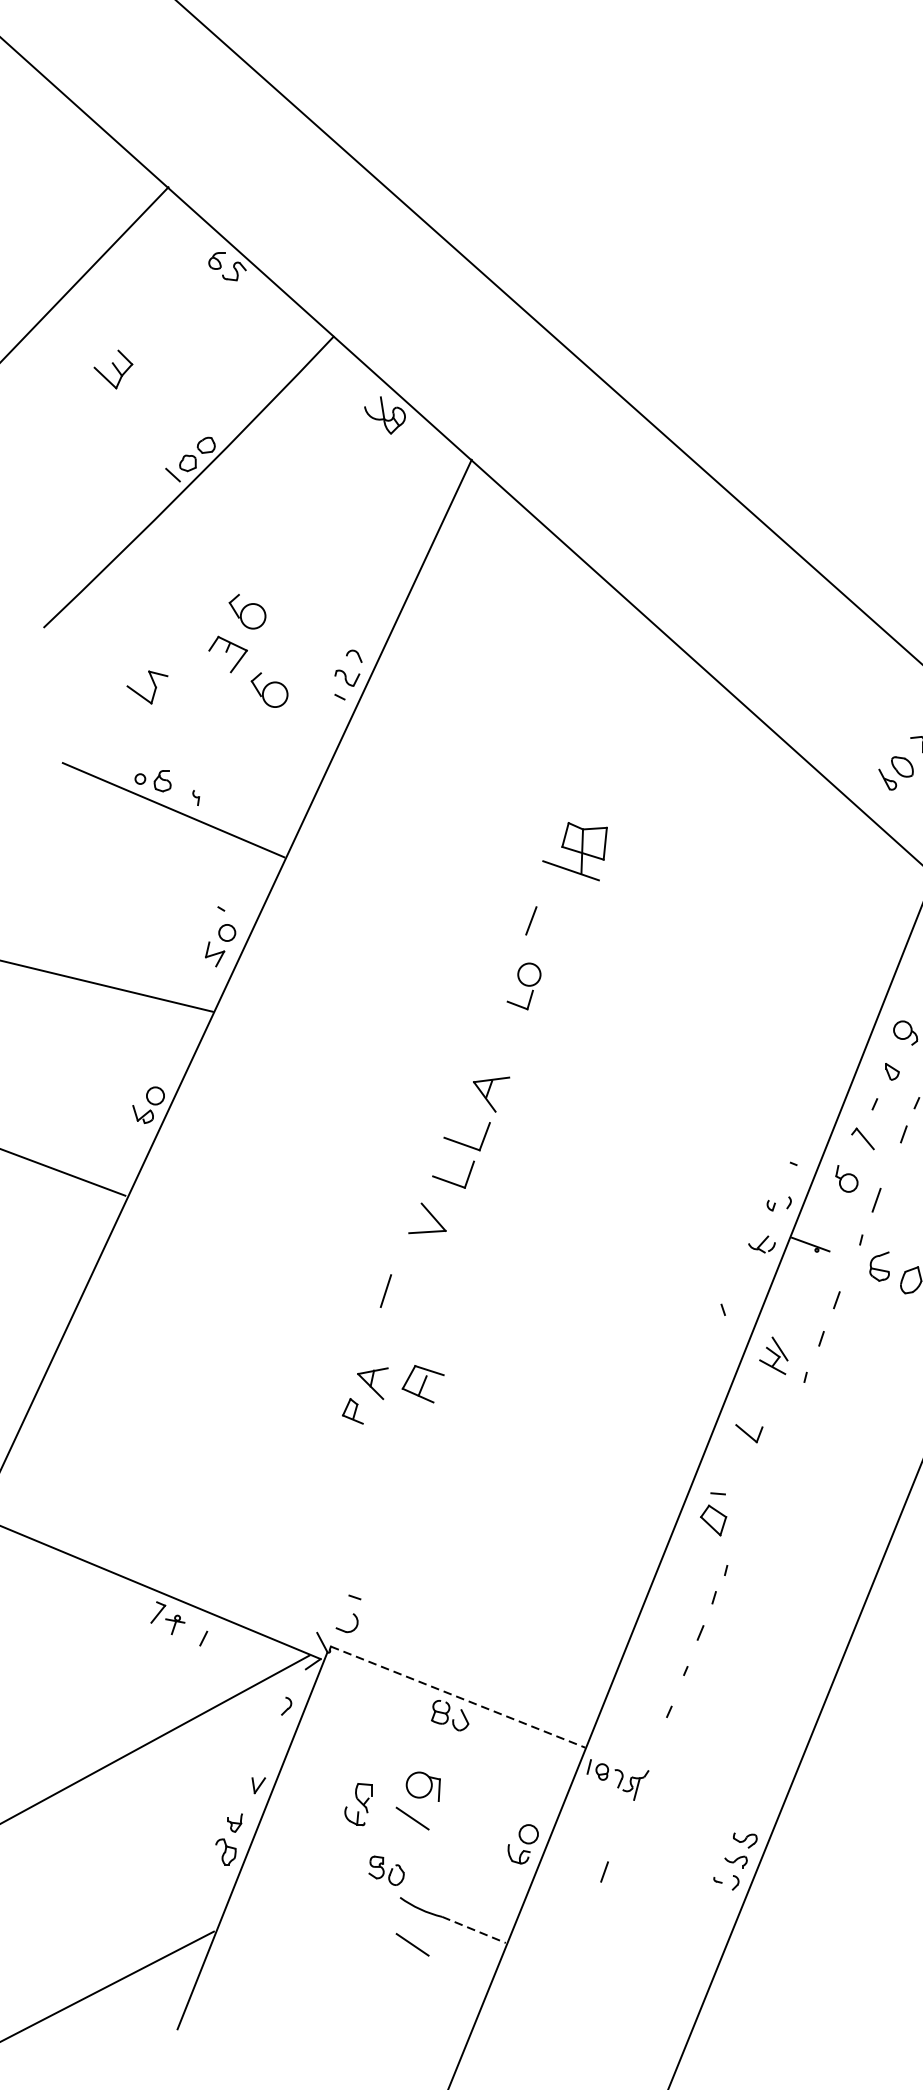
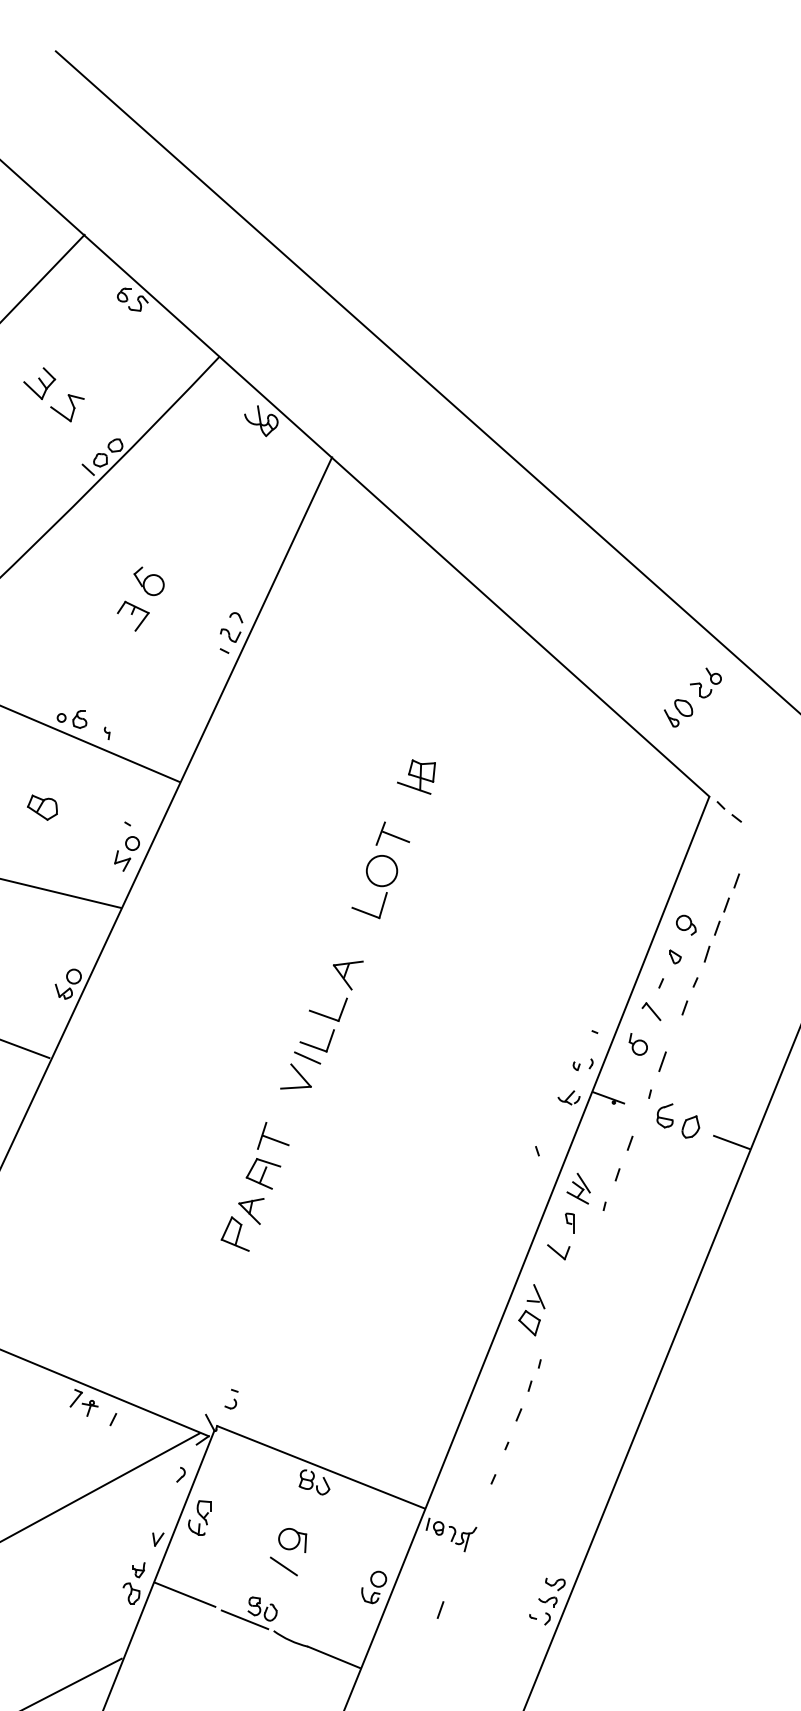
part: (147, 687) -> (67, 408), moved
part: (268, 690) -> (166, 645), removed
part: (575, 850) -> (416, 776), size x0.71
part: (116, 888) -> (42, 807), added
line: (550, 924) -> (396, 836), added
part: (523, 986) -> (374, 887), size x1.67
line: (441, 1195) -> (307, 1057), added
line: (402, 1296) -> (275, 1140), added
part: (423, 1383) -> (263, 1173), moved
part: (762, 1397) -> (569, 1222), added
part: (352, 1410) -> (234, 1233), size x1.67
line: (725, 1487) -> (539, 1296), added
part: (348, 1612) -> (231, 1398), size x0.62
line: (458, 1697) -> (321, 1467), dashed -> solid
part: (358, 1803) -> (199, 1517), moved
line: (292, 1852) -> (185, 1594), added
line: (364, 1883) -> (244, 1619), added
line: (474, 1930) -> (334, 1657), dashed -> solid
line: (412, 1944) -> (283, 1669), removed

